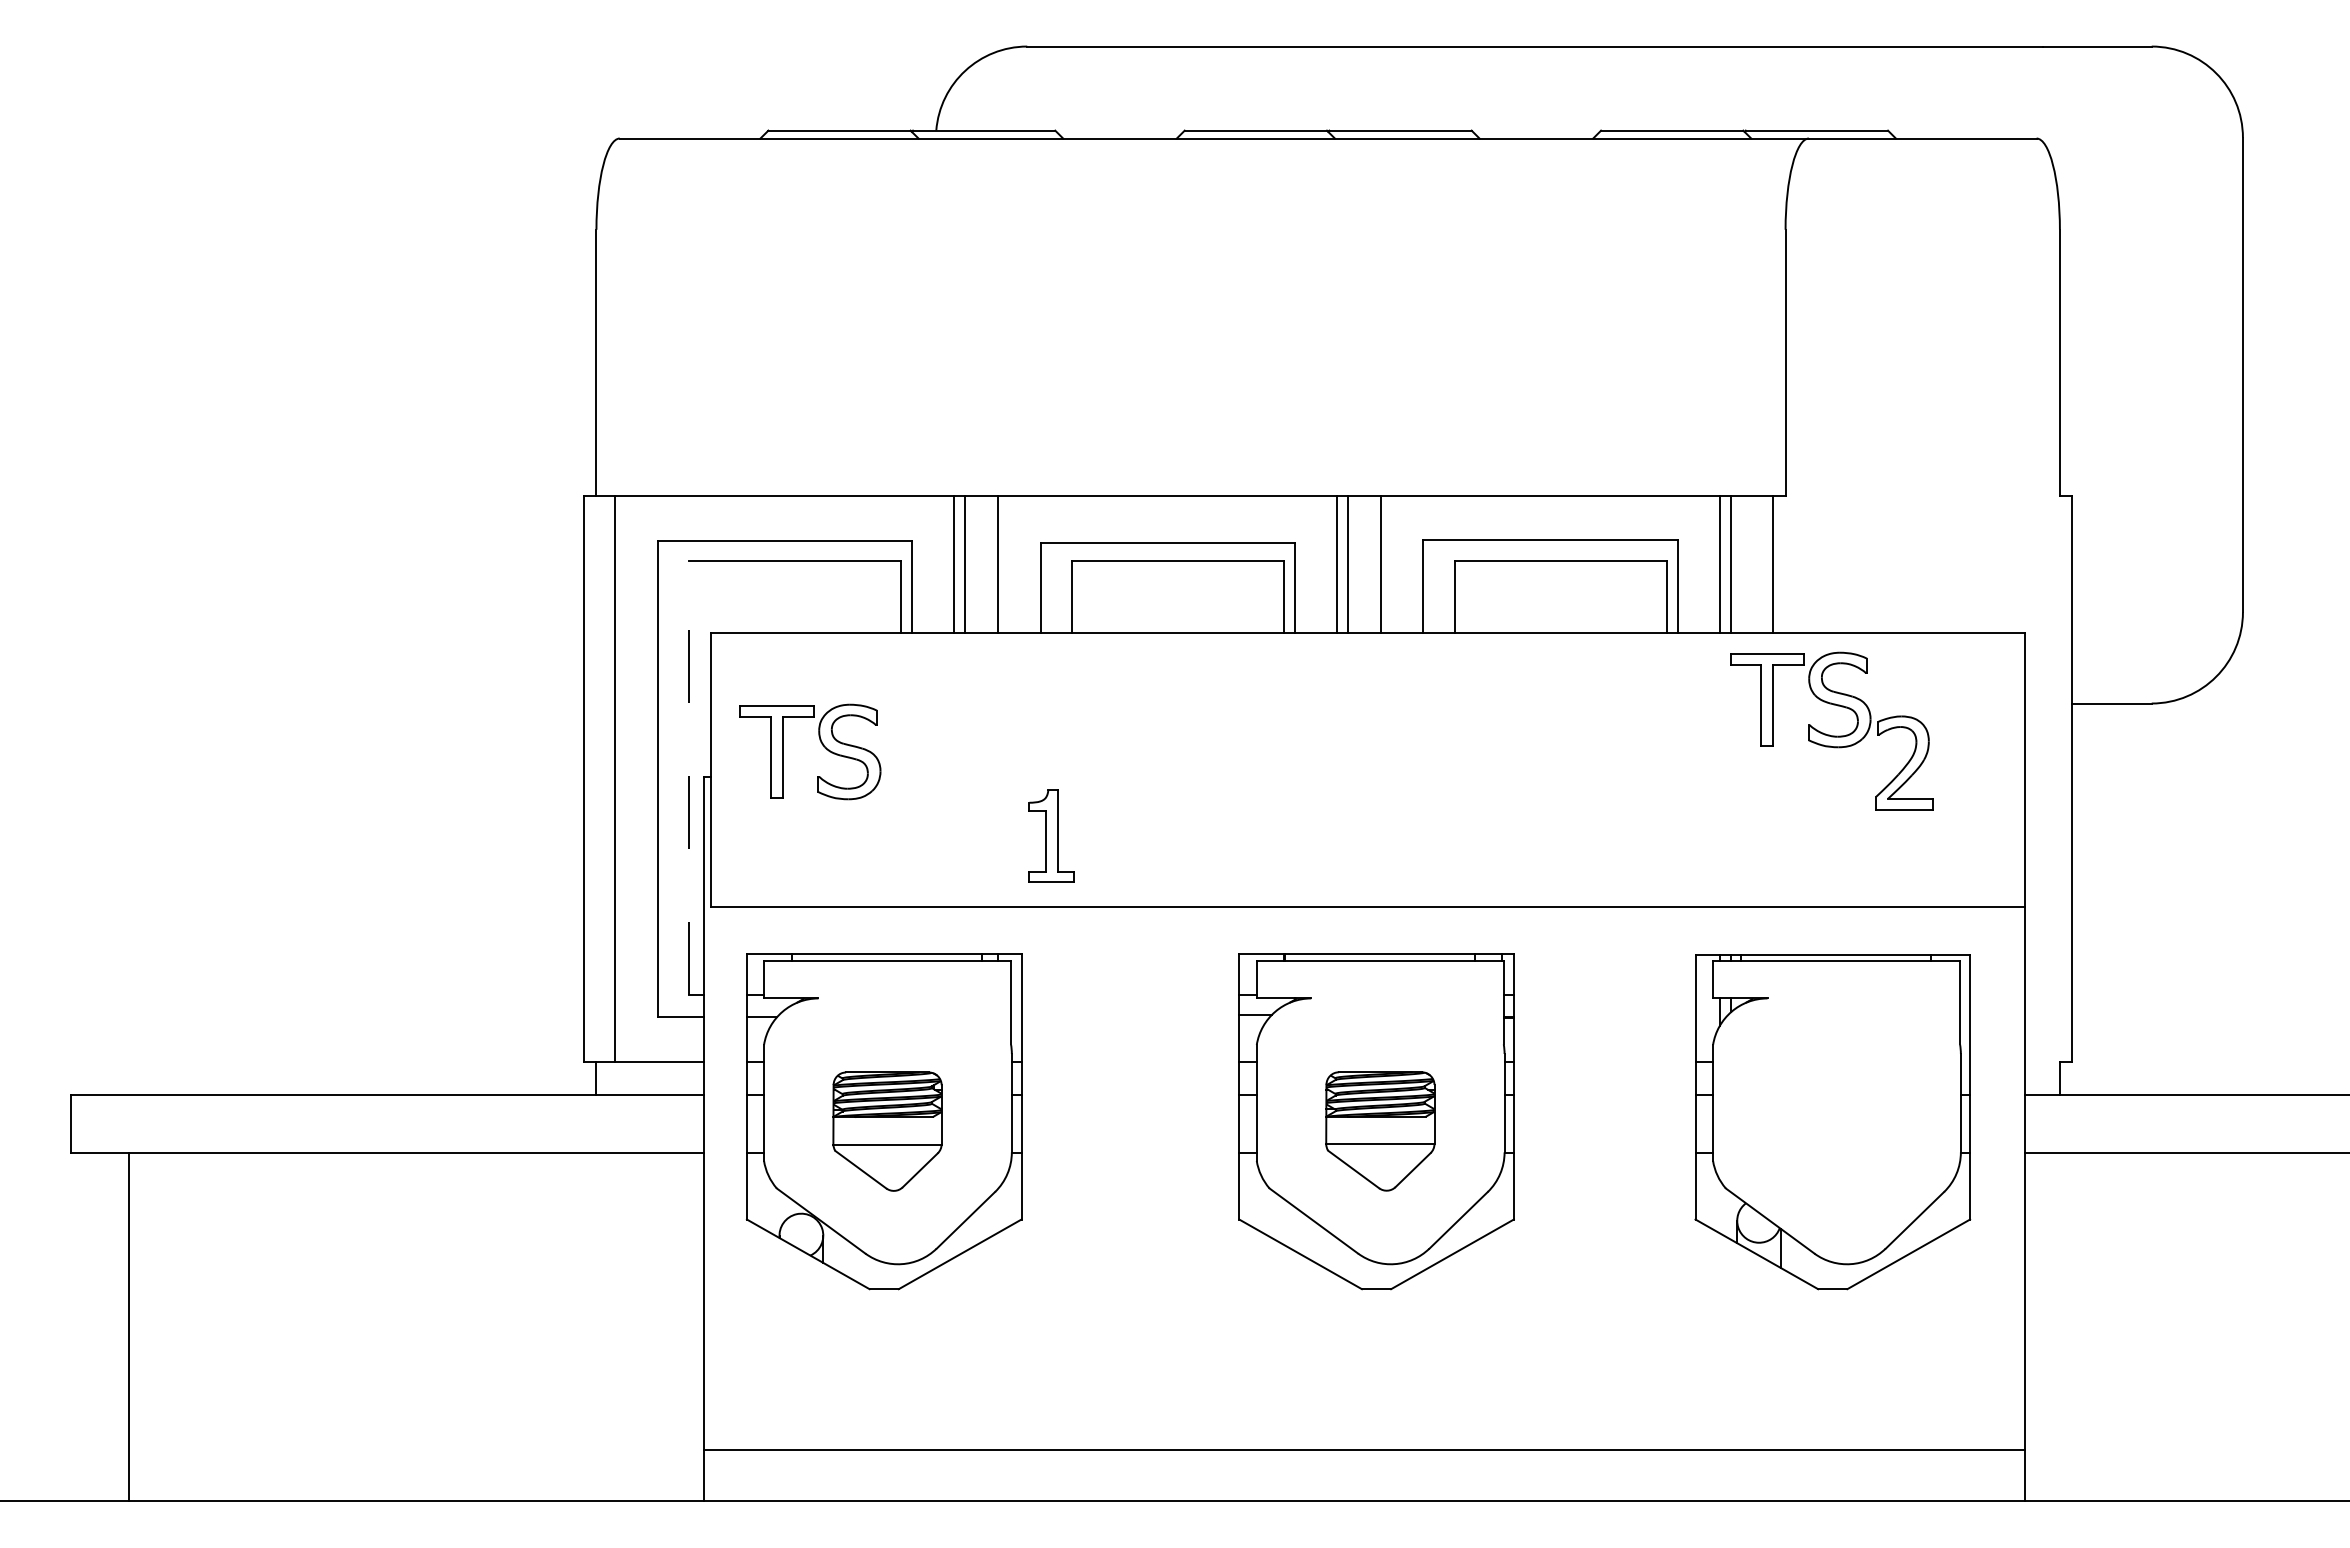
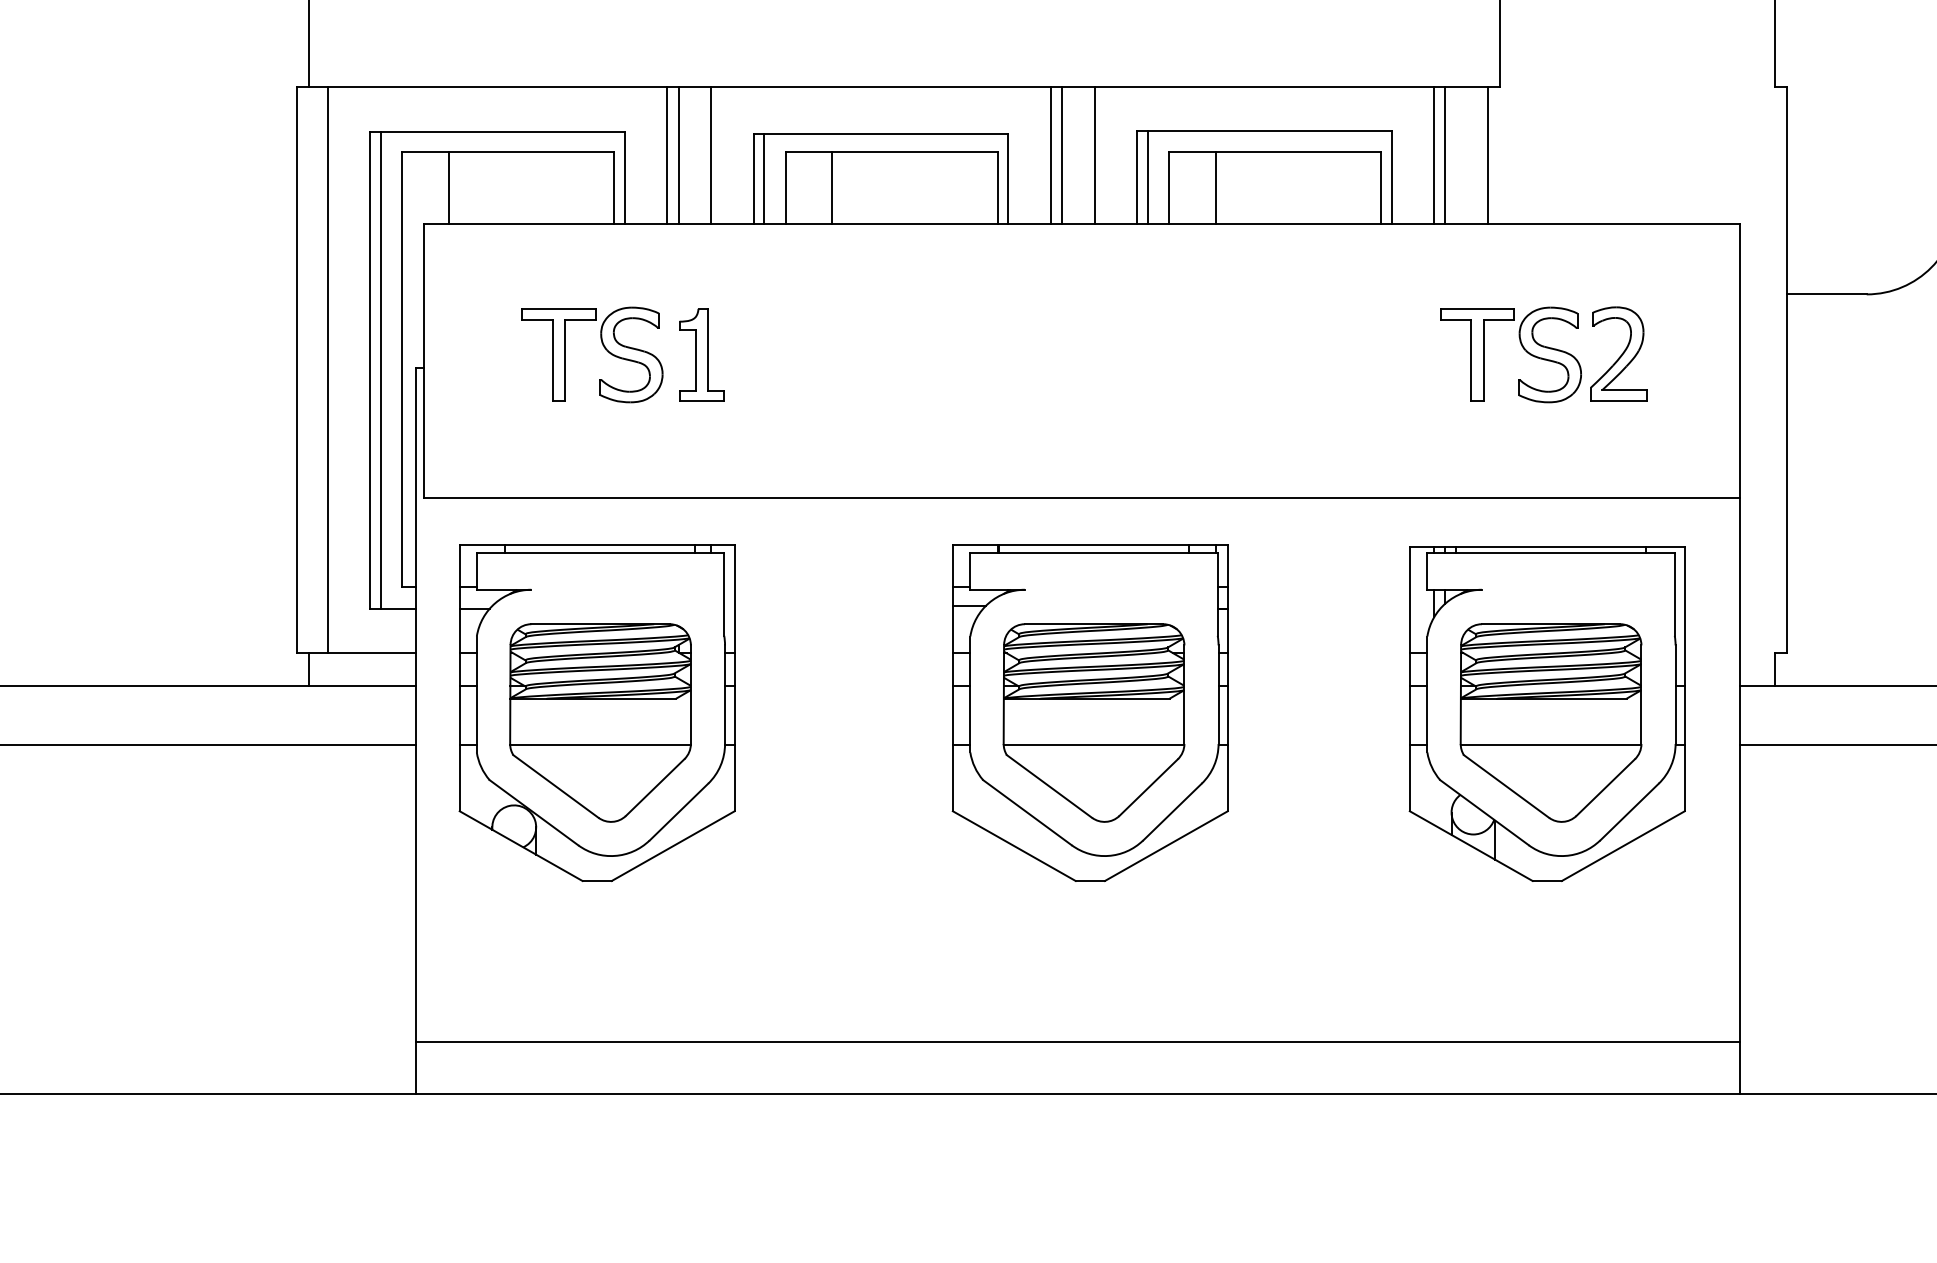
line: (1433, 586) -> (1147, 177), added
line: (1051, 587) -> (764, 178), added
line: (736, 596) -> (449, 187), added
line: (1118, 596) -> (831, 187), added
line: (1501, 596) -> (1215, 187), added
part: (1811, 692) -> (1521, 347), moved
part: (821, 744) -> (603, 347), moved
line: (668, 778) -> (381, 369), added
line: (689, 778) -> (402, 369), dashed -> solid
part: (1051, 835) -> (701, 354), moved
part: (887, 1131) -> (600, 723), size x1.67
part: (1380, 1131) -> (1094, 723), size x1.67
part: (1836, 1131) -> (1551, 723), added

